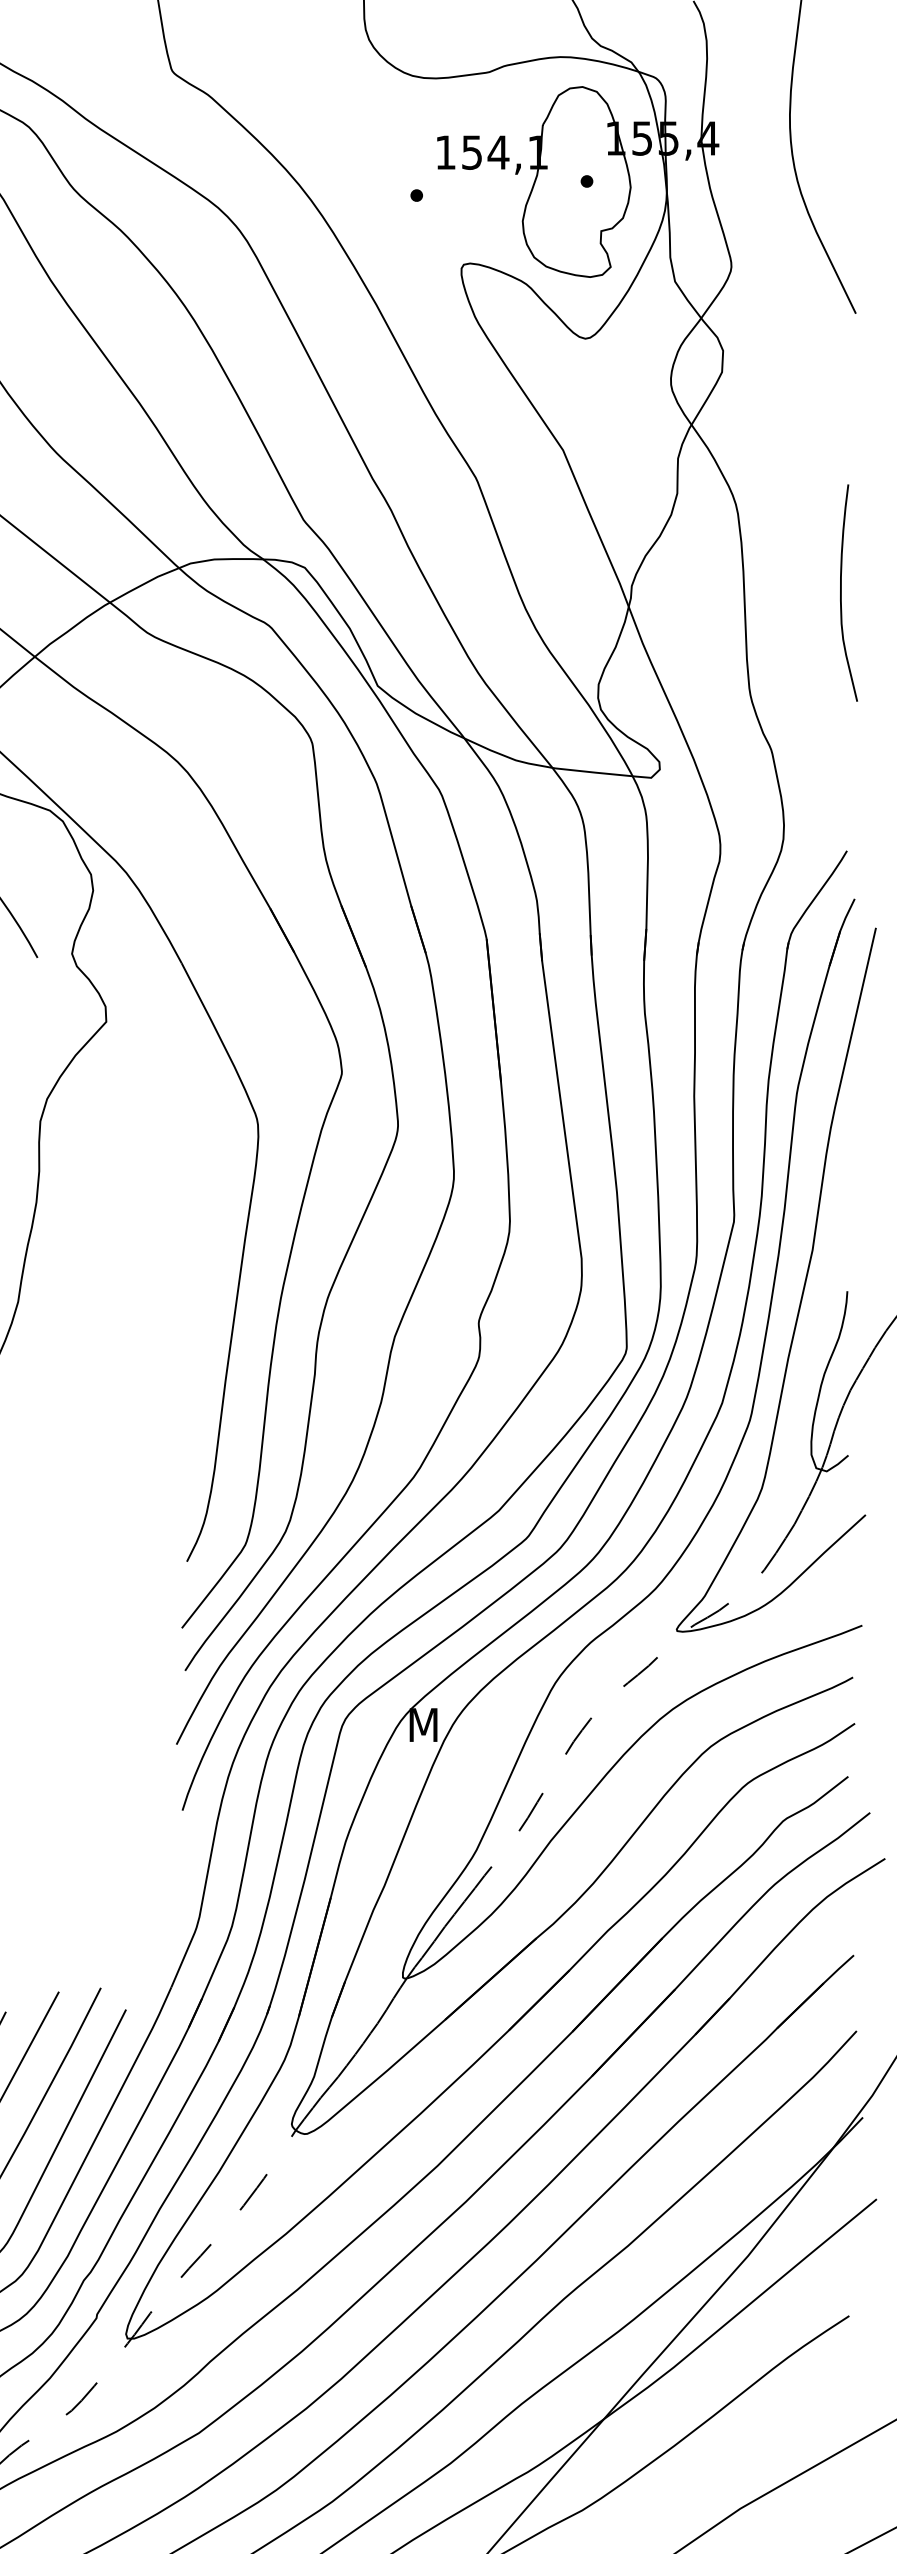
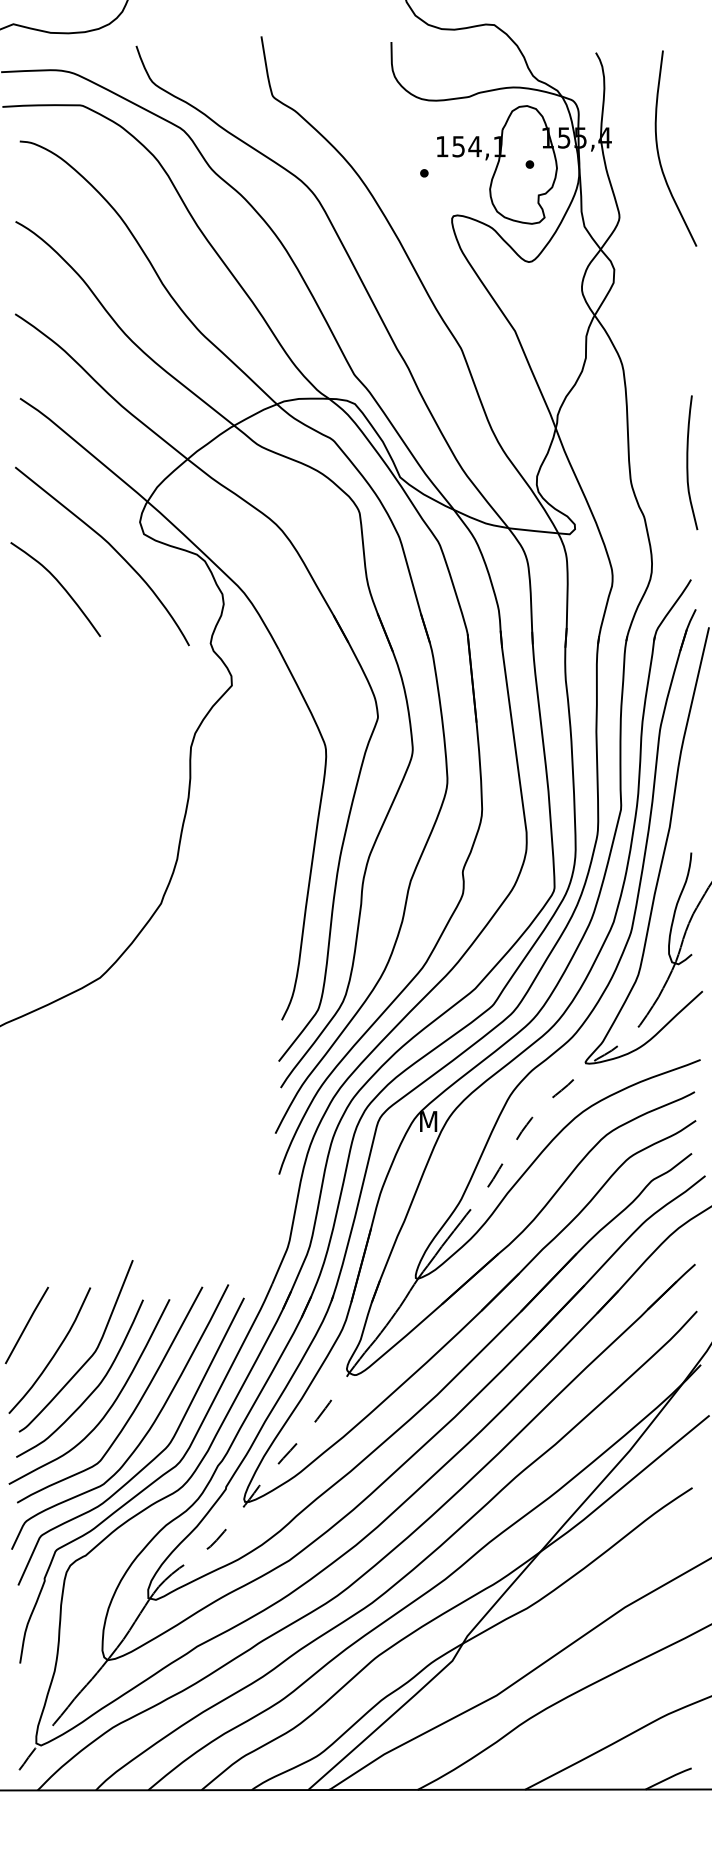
curve: (842, 592) -> (688, 462), moved

